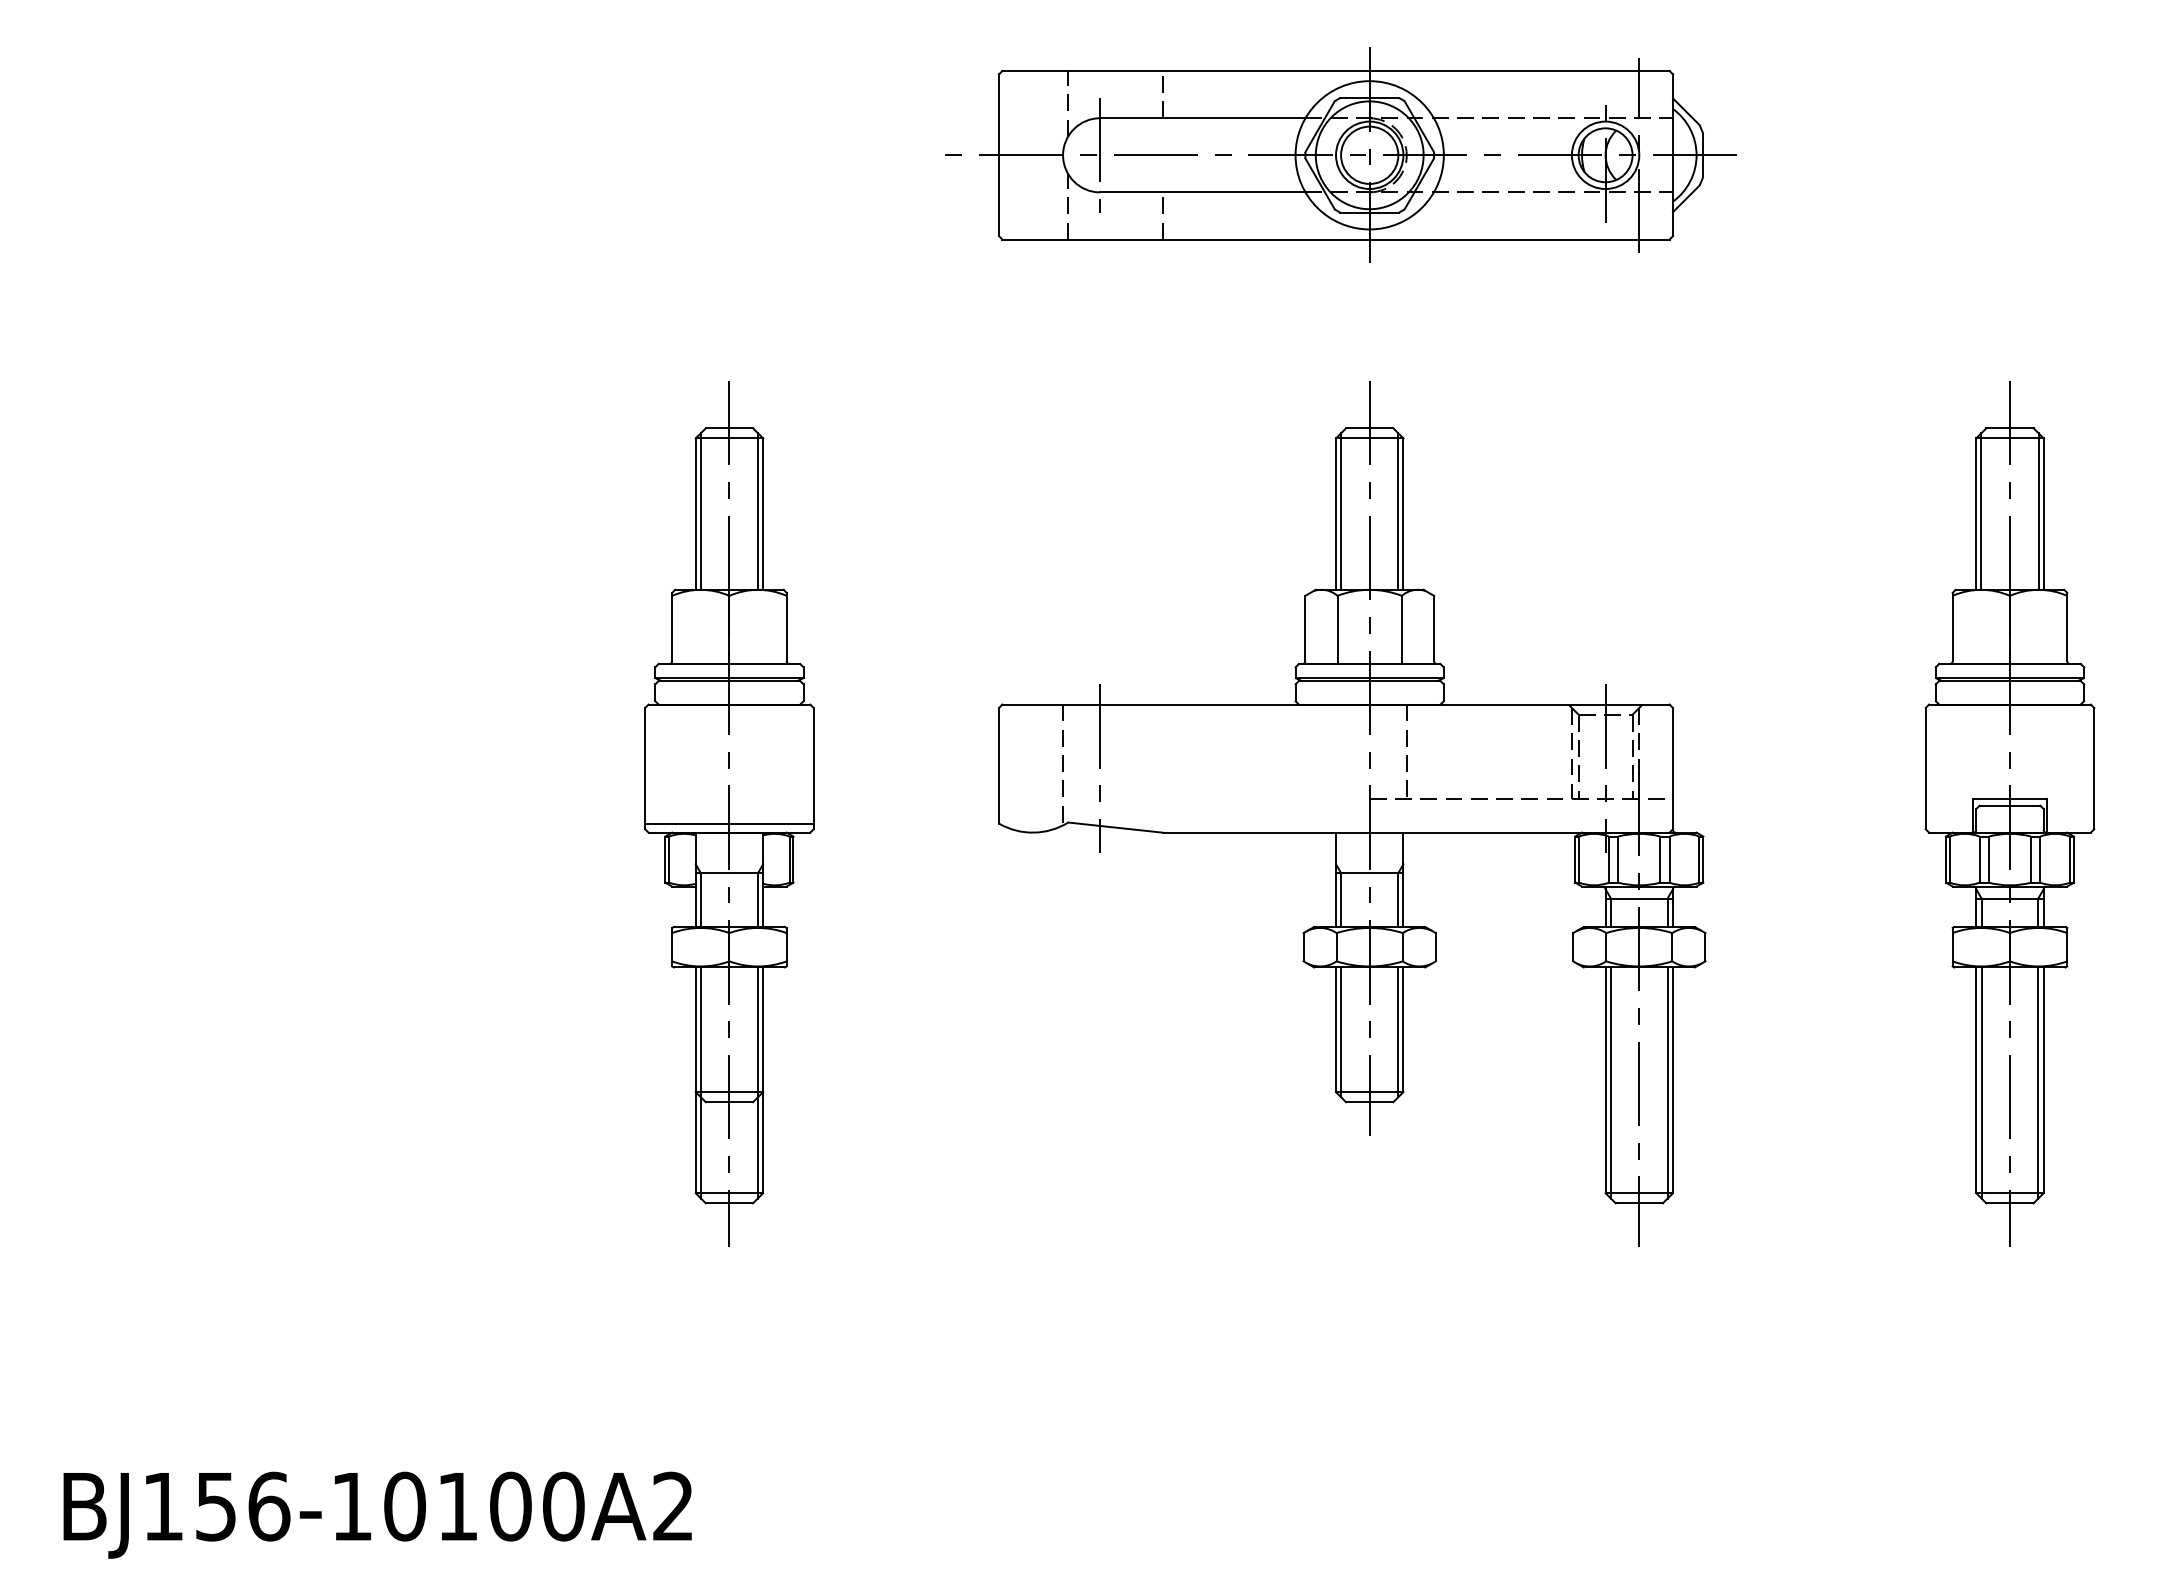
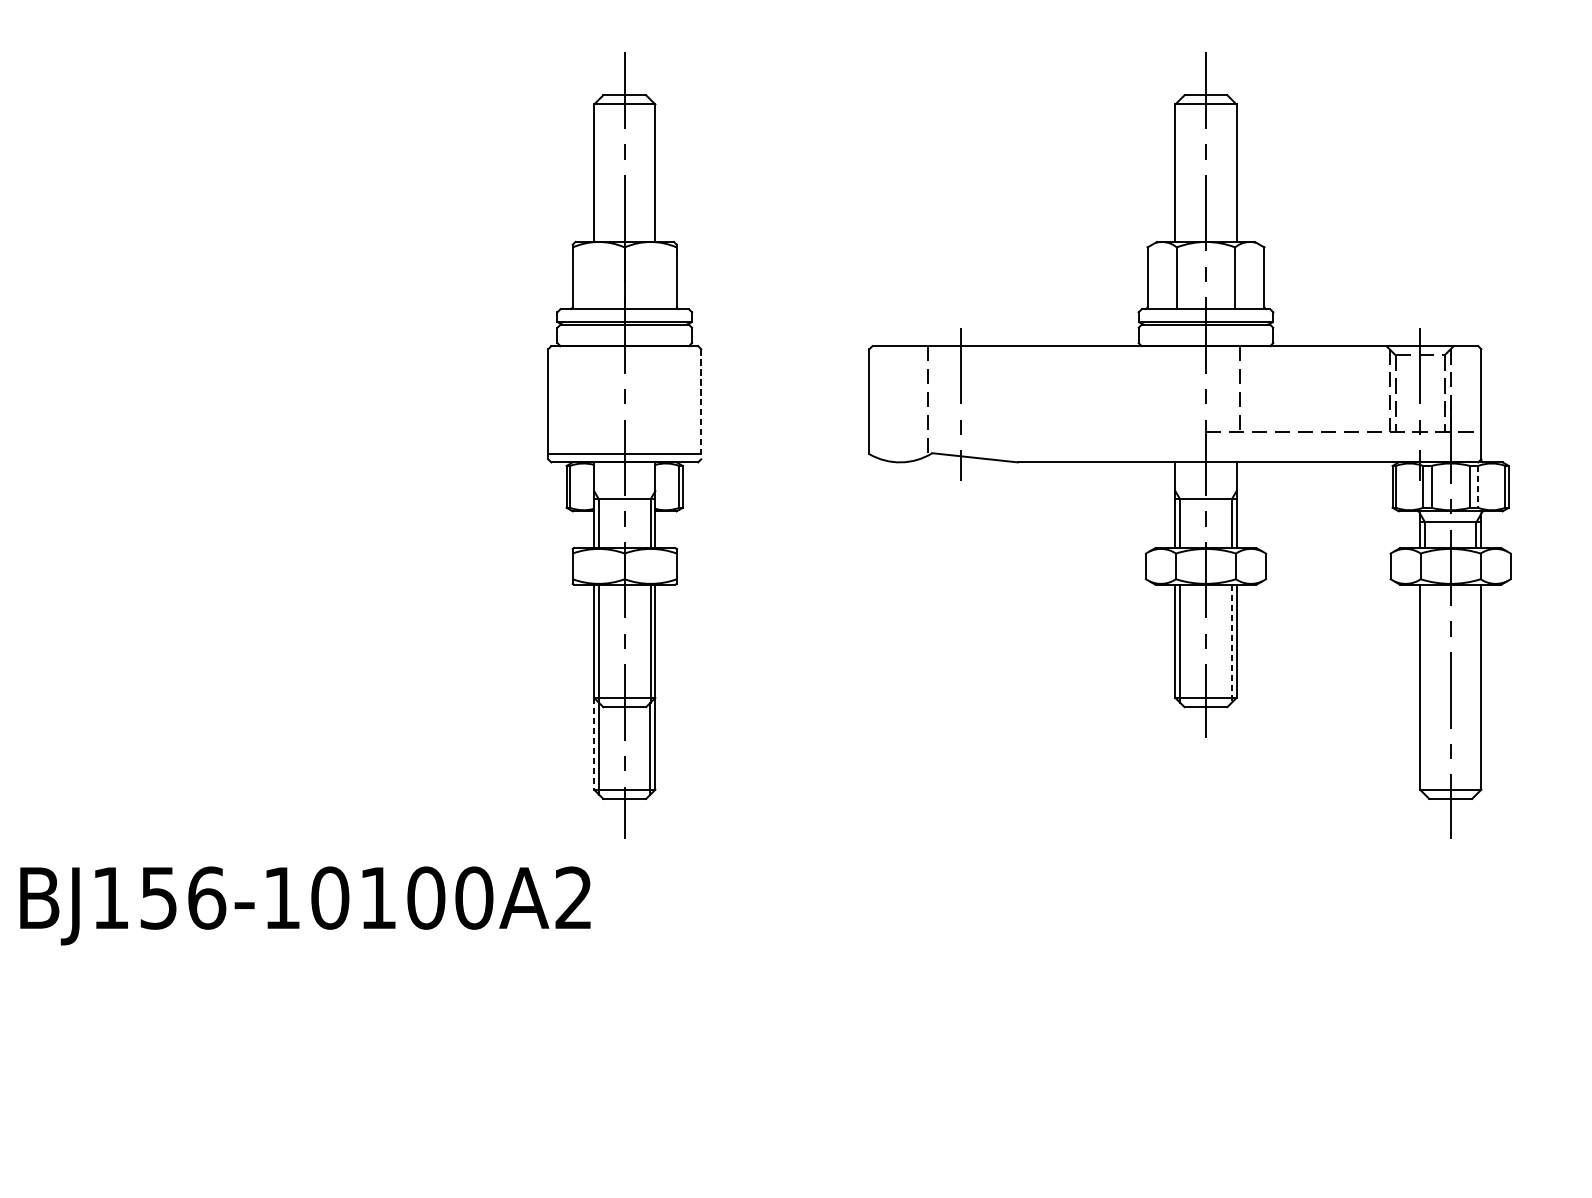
line: (700, 511) -> (598, 170), removed
line: (758, 511) -> (651, 170), removed
line: (1341, 511) -> (1180, 170), removed
line: (1398, 511) -> (1232, 170), removed
line: (813, 768) -> (701, 404), solid -> dashed
line: (1669, 860) -> (1478, 487), solid -> dashed
line: (1398, 1032) -> (1232, 643), solid -> dashed
line: (1611, 1082) -> (1425, 689), removed
line: (1667, 1082) -> (1476, 689), removed
line: (695, 1142) -> (593, 743), solid -> dashed
text: (377, 1514) -> (305, 905), moved

